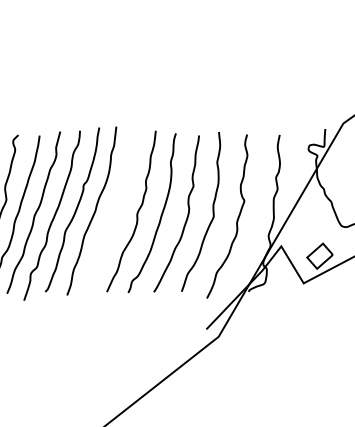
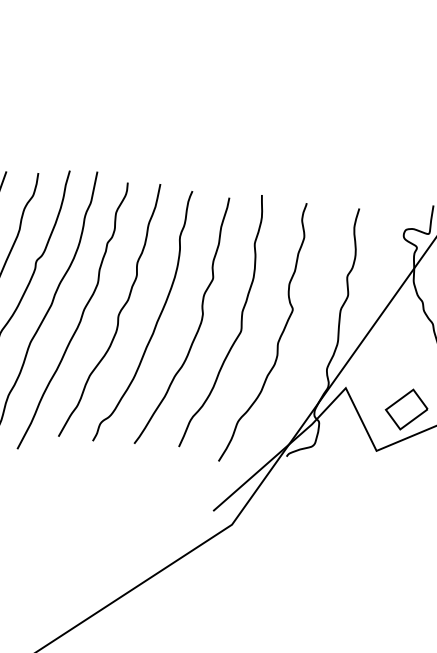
curve: (113, 216) -> (79, 315), added

